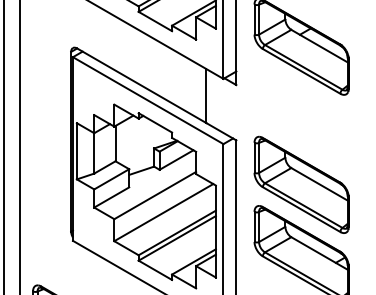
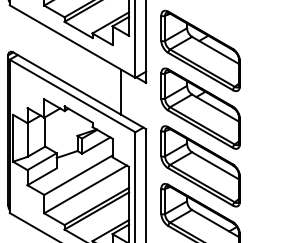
part: (301, 115) -> (200, 108), added

